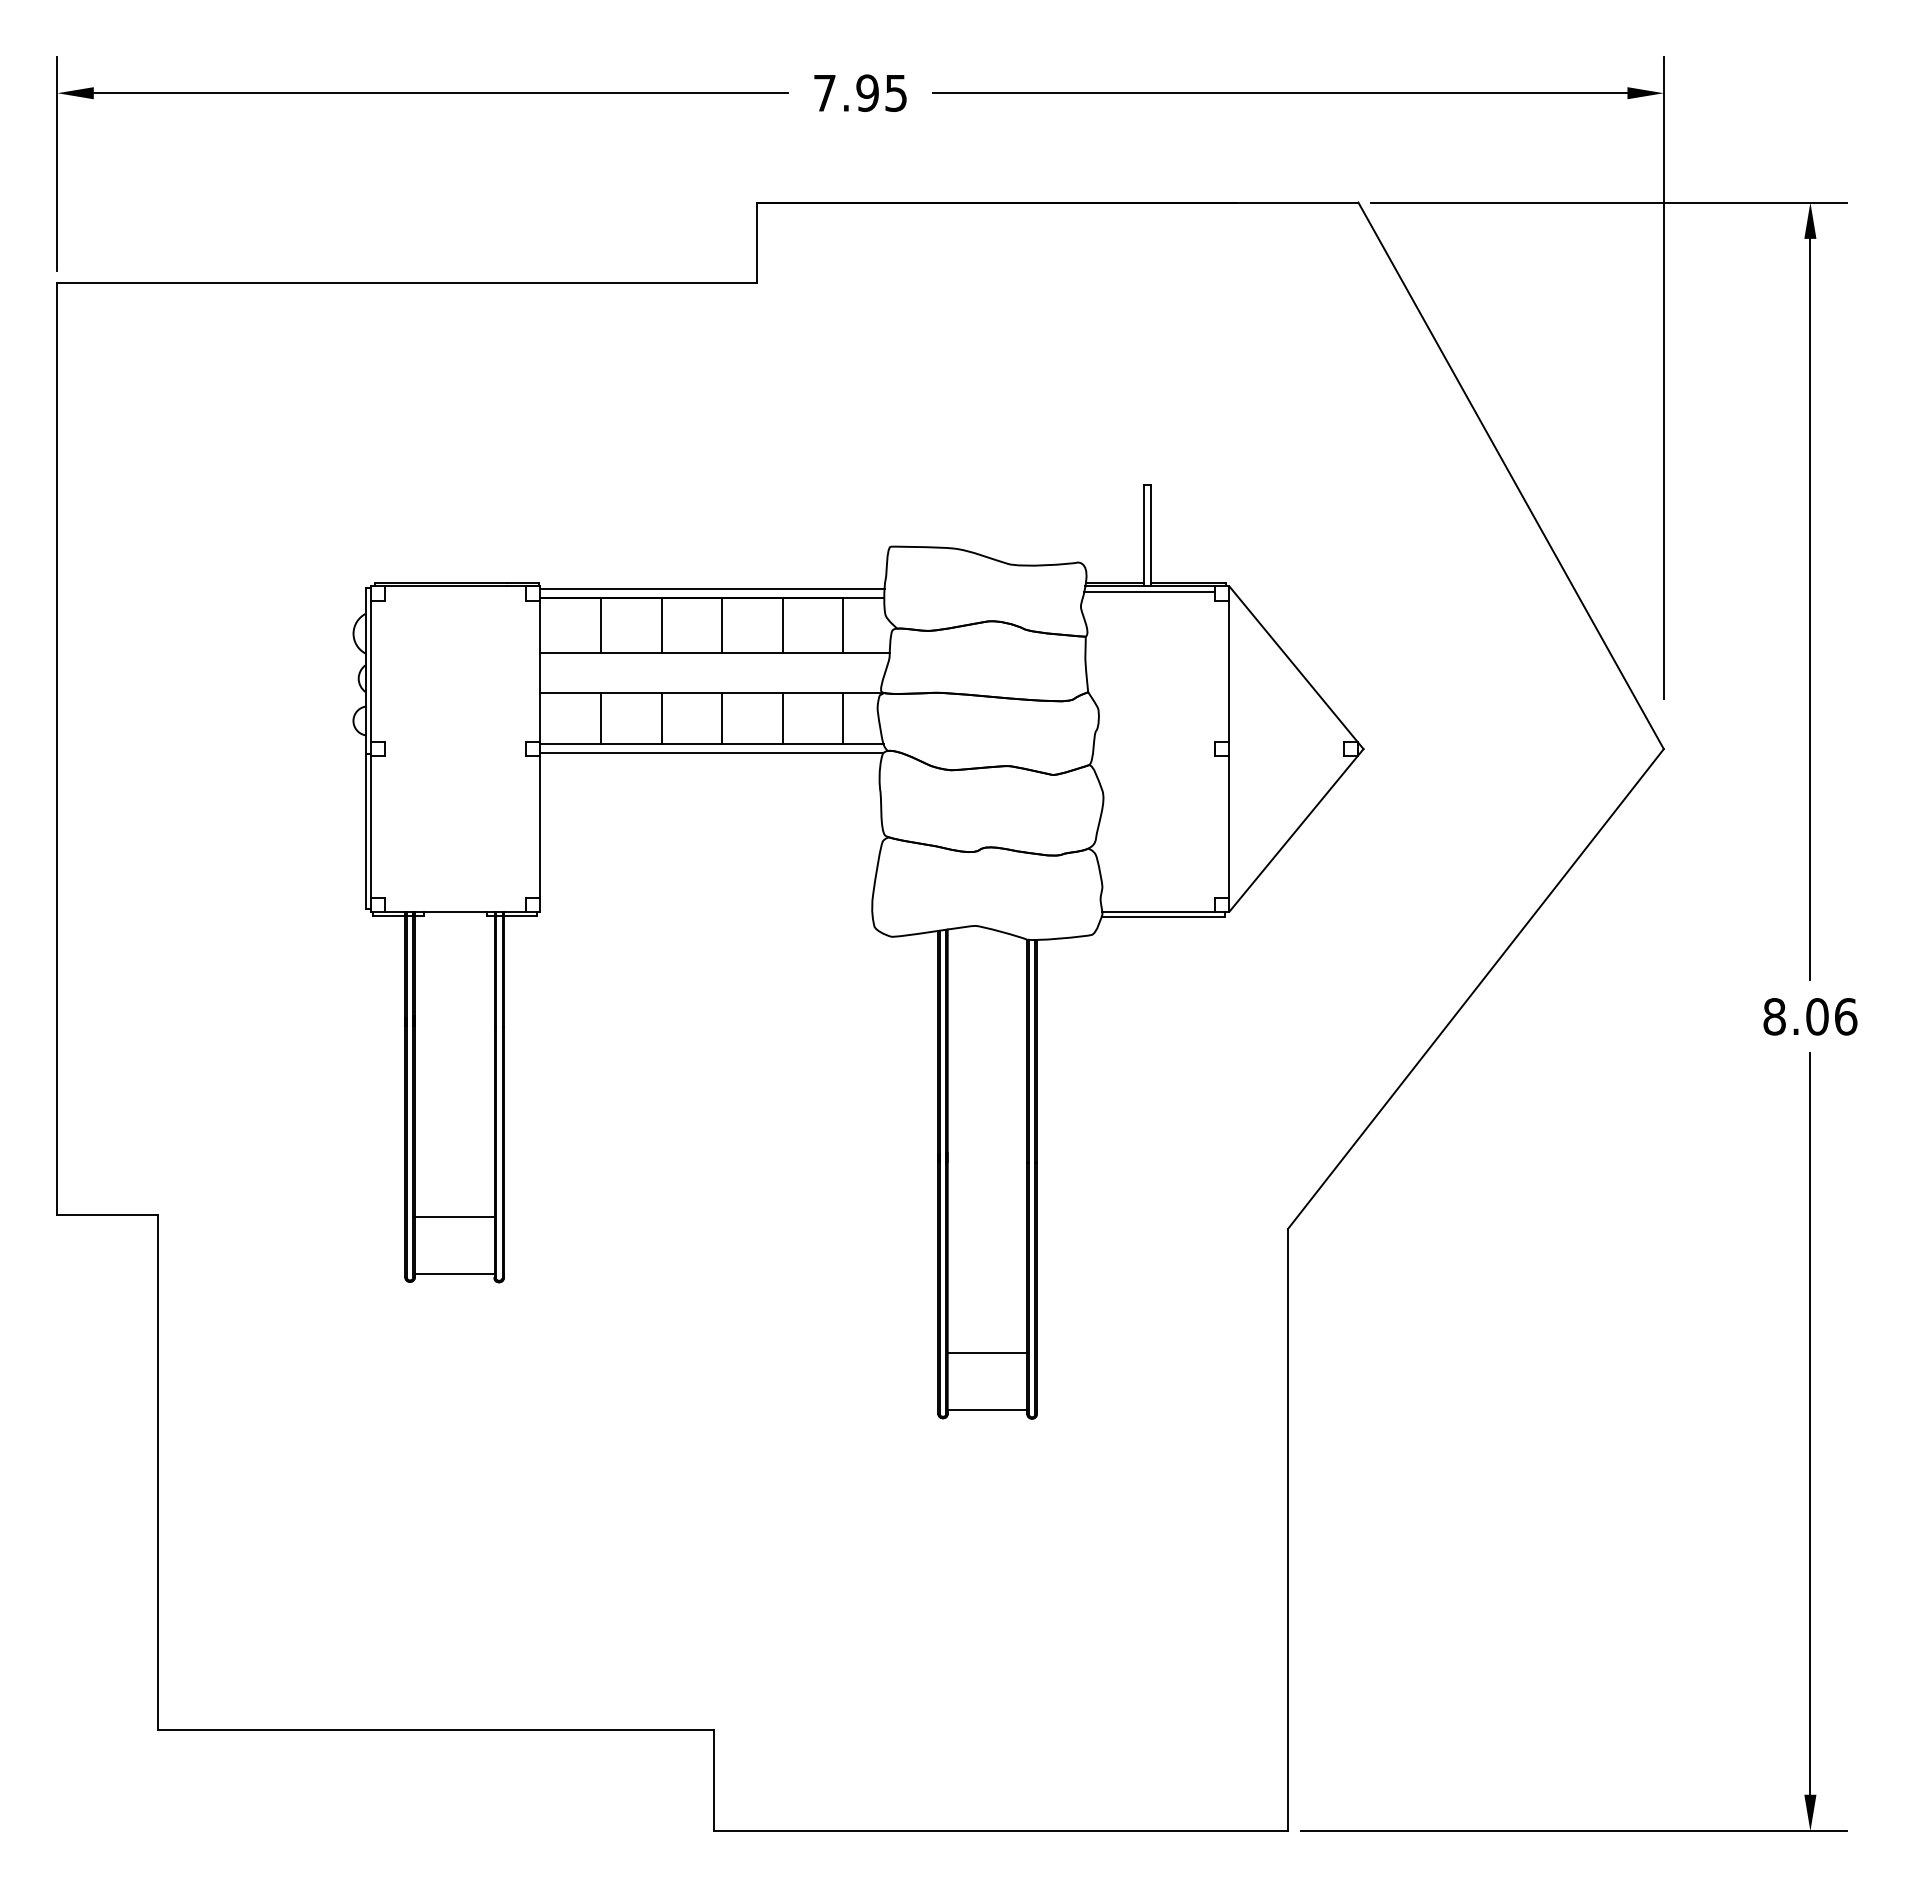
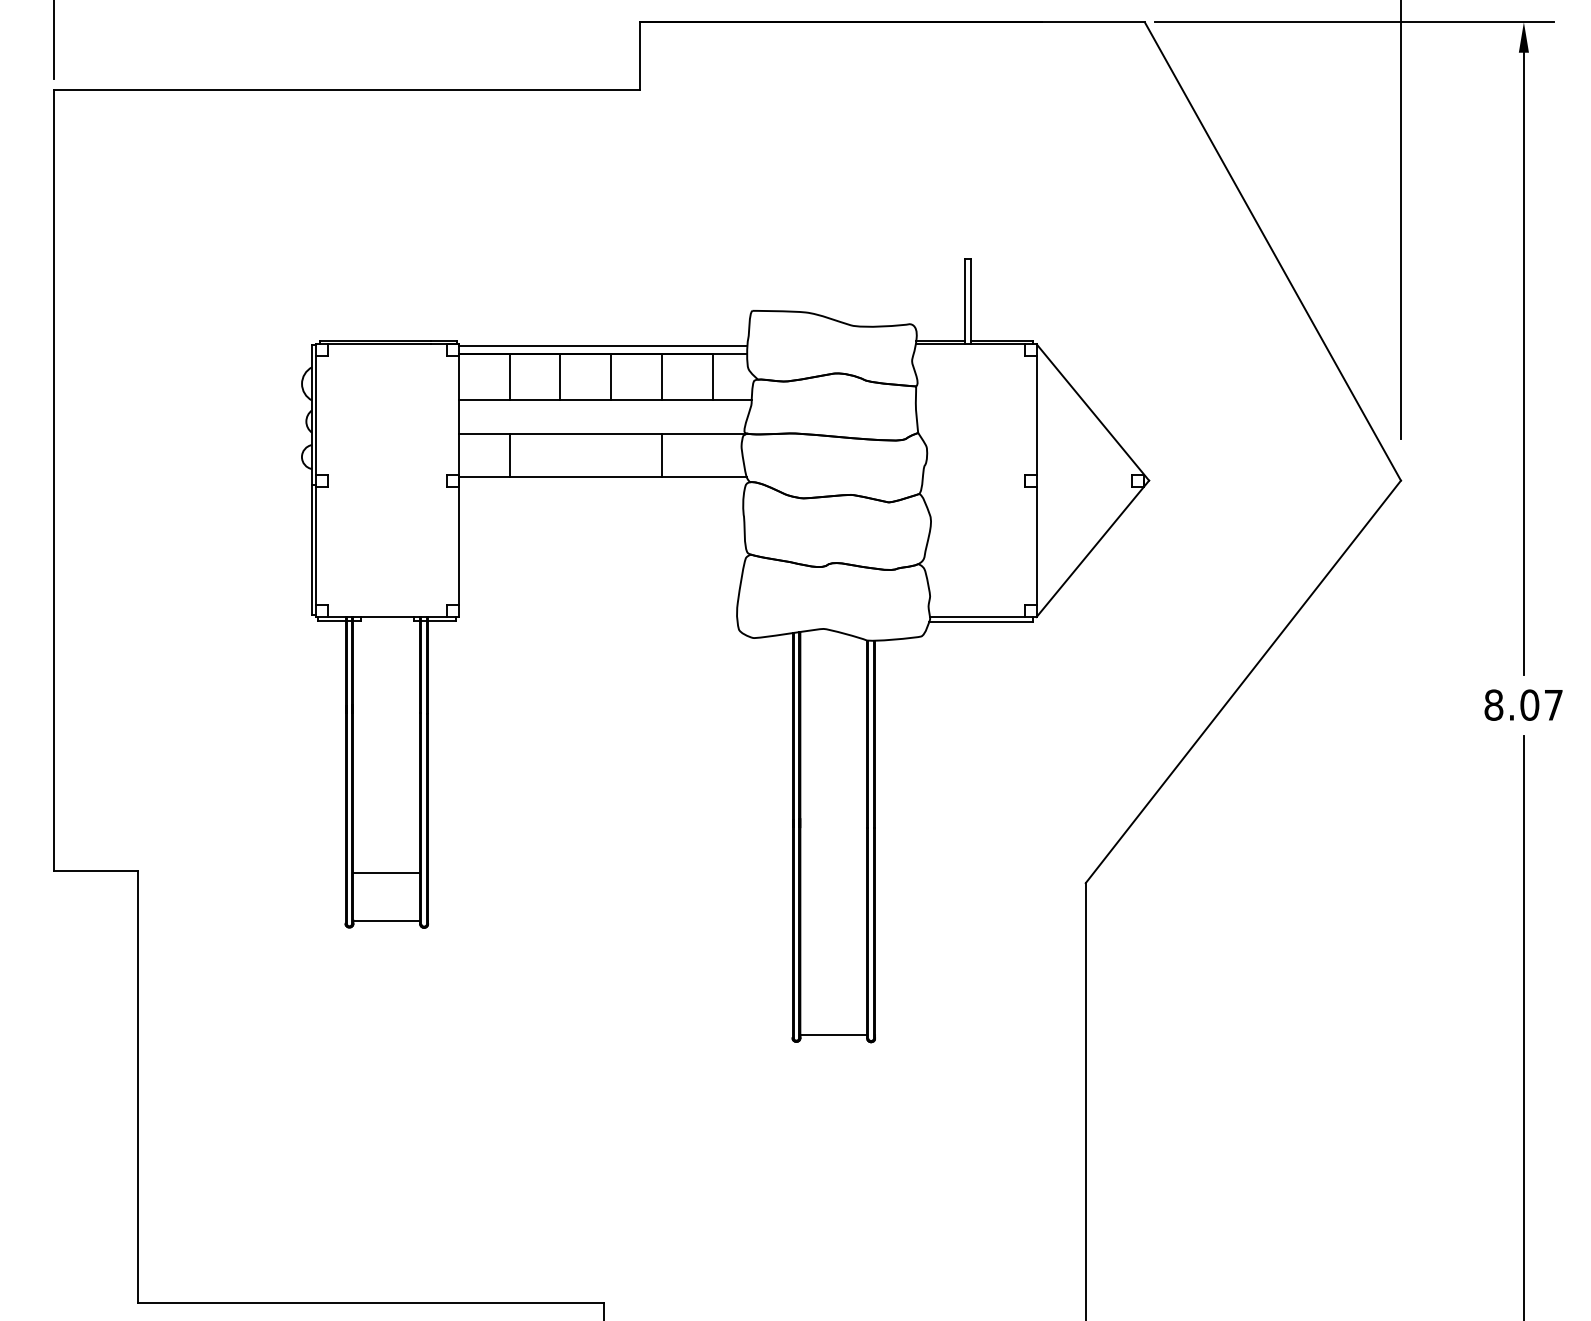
line: (1149, 592) -> (969, 349), removed
line: (661, 718) -> (560, 454), removed
line: (722, 718) -> (611, 454), removed
line: (843, 718) -> (712, 454), removed
line: (711, 753) -> (602, 484), removed
text: (1846, 1016) -> (1554, 704), 8.06 -> 8.07
line: (987, 1353) -> (833, 987), removed

